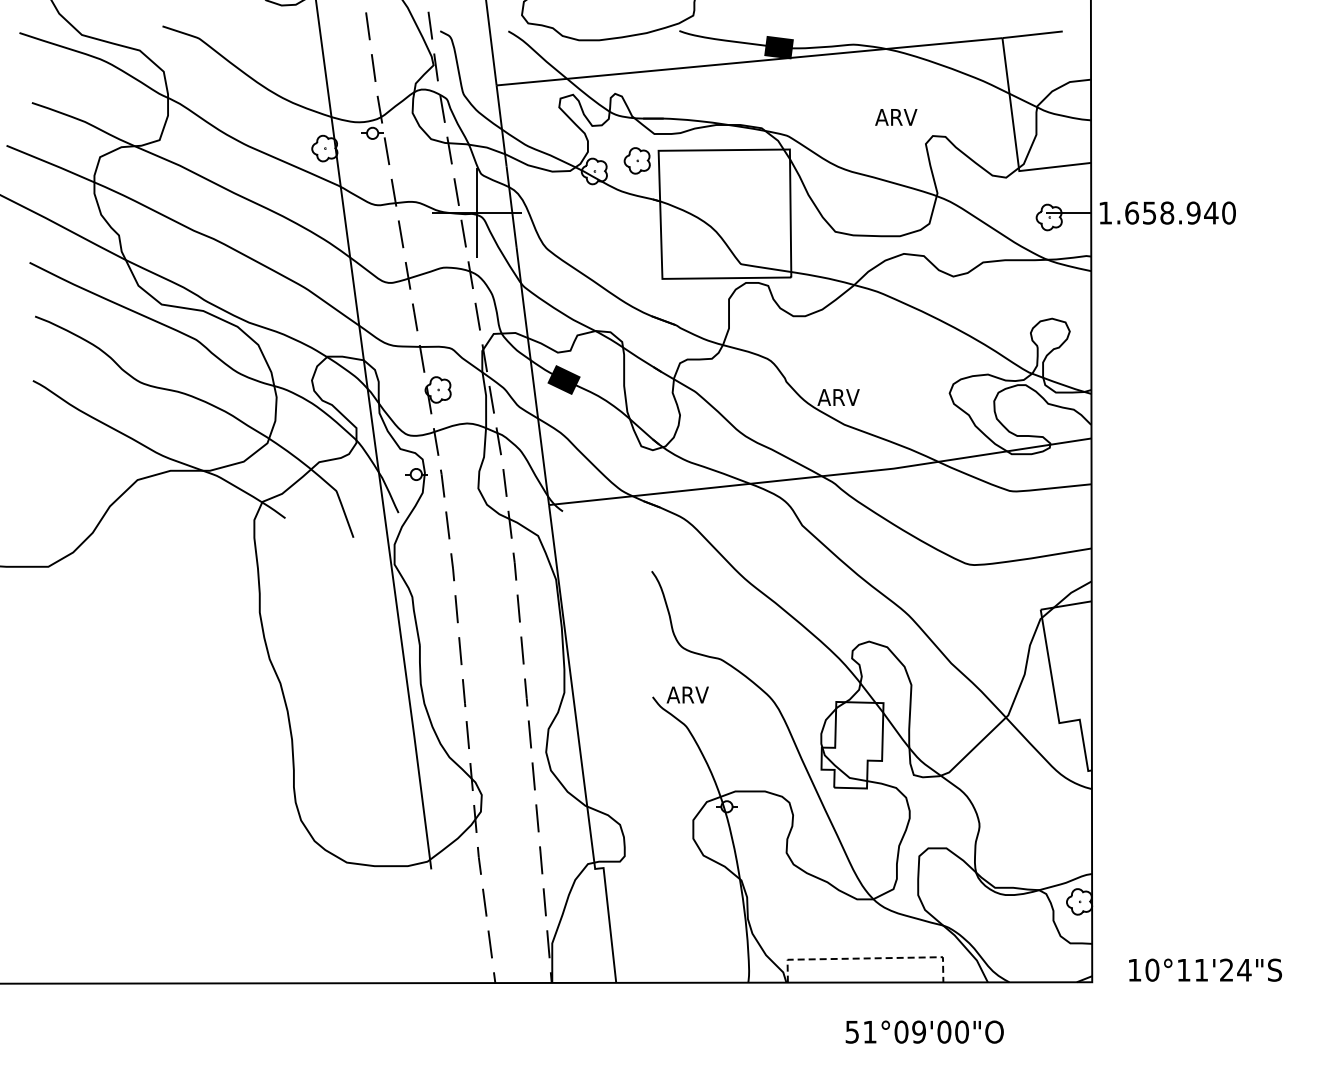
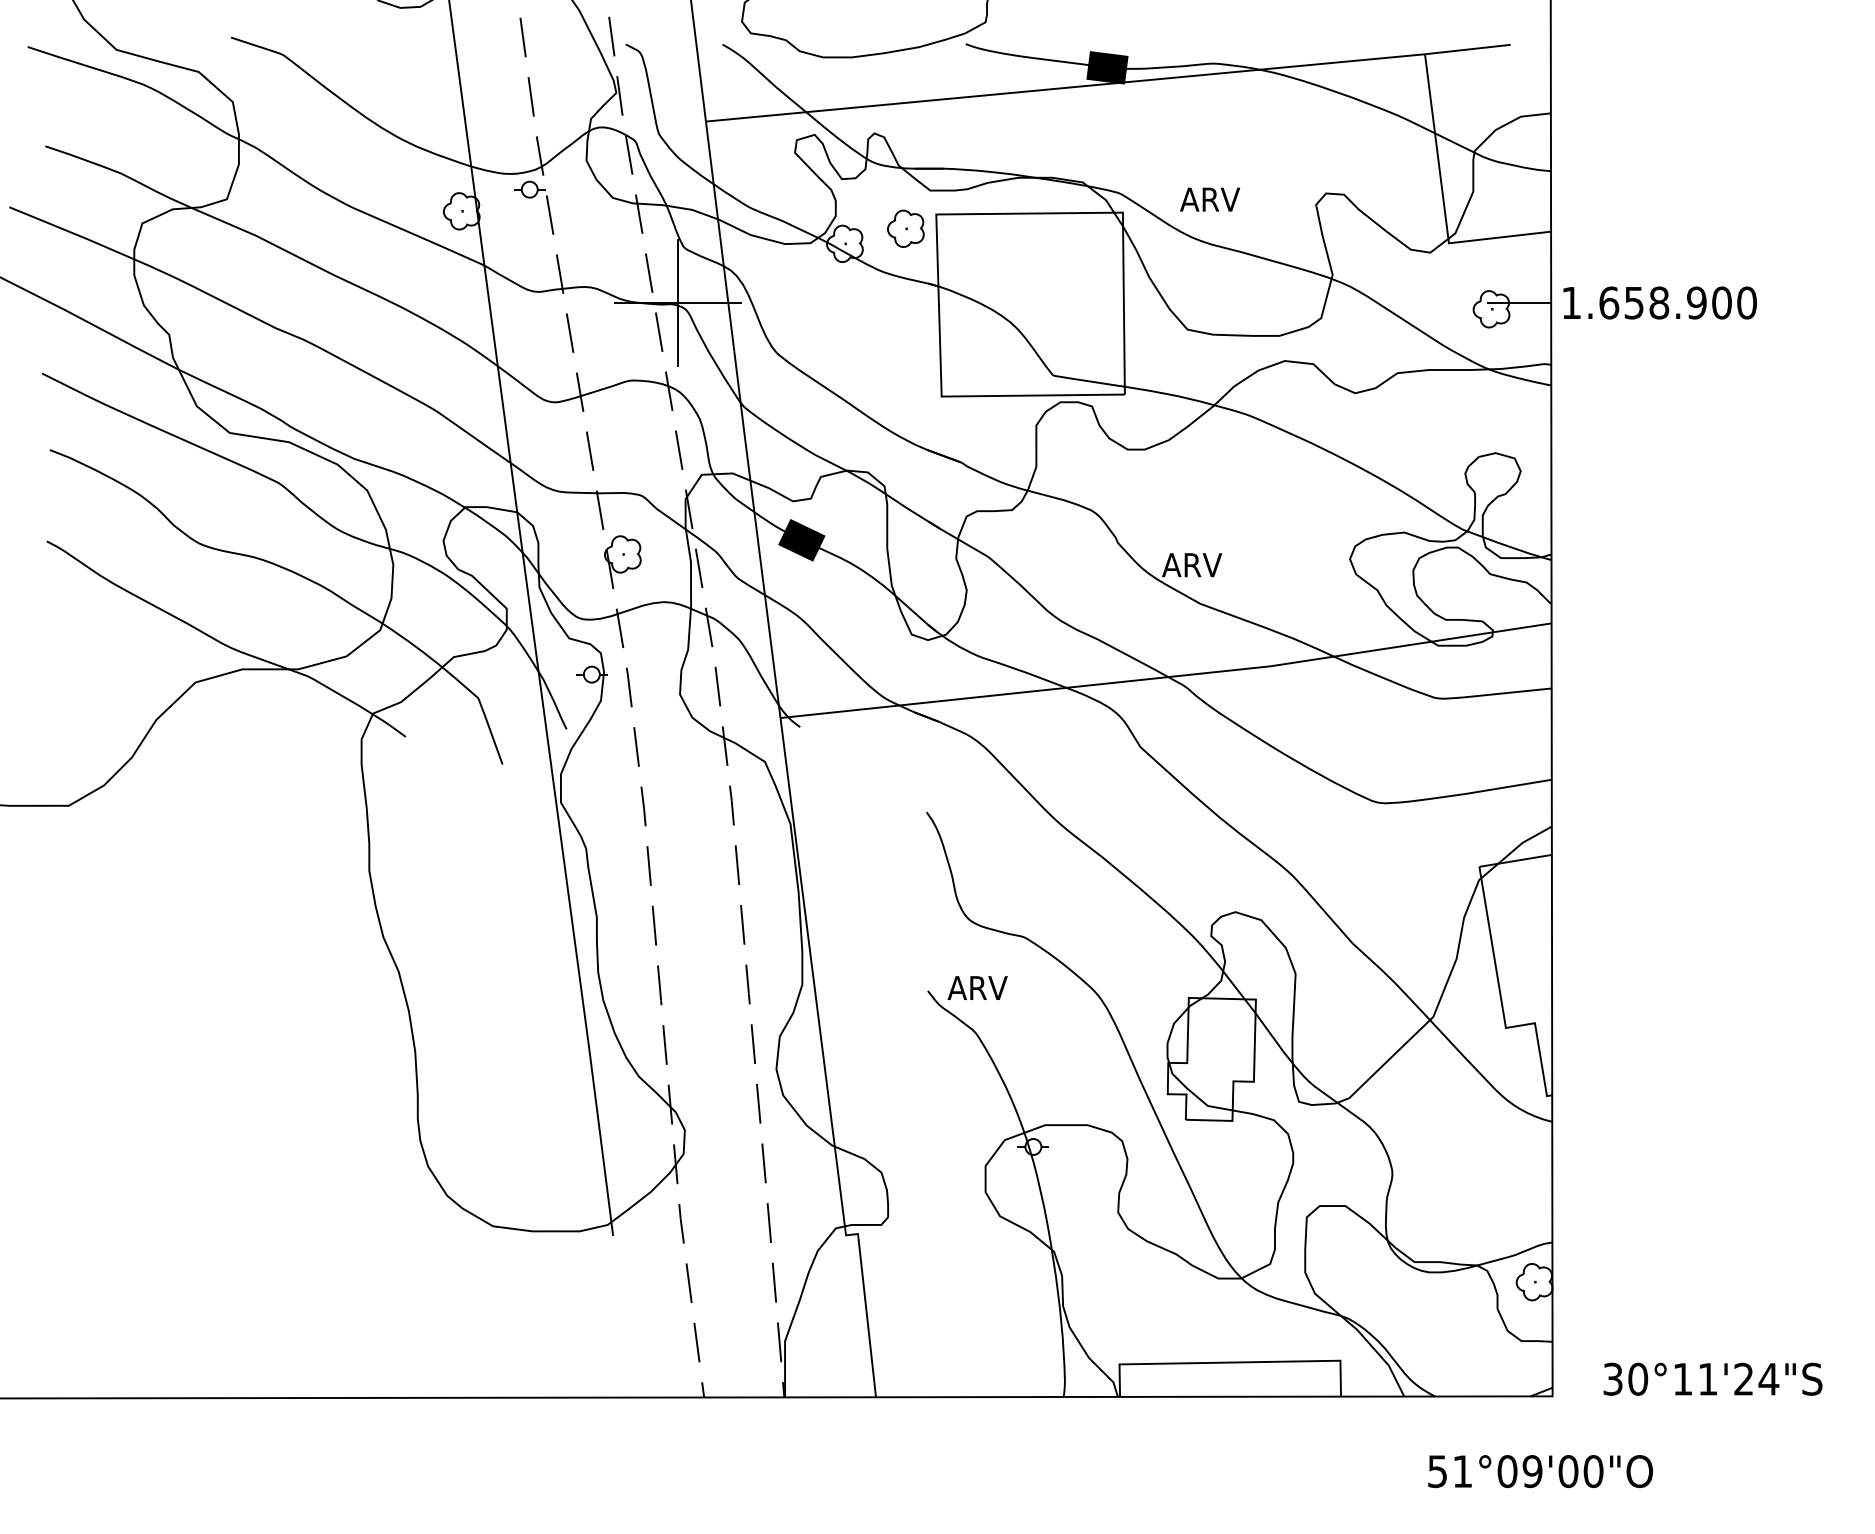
text: (896, 117) -> (1210, 199), moved
text: (1211, 212) -> (1722, 302), 1.658.940 -> 1.658.900
line: (867, 958) -> (1233, 1362), dashed -> solid
text: (1134, 969) -> (1612, 1378), 10°11'24"S -> 30°11'24"S
text: (924, 1031) -> (1540, 1470), moved

